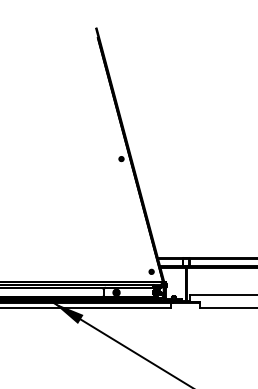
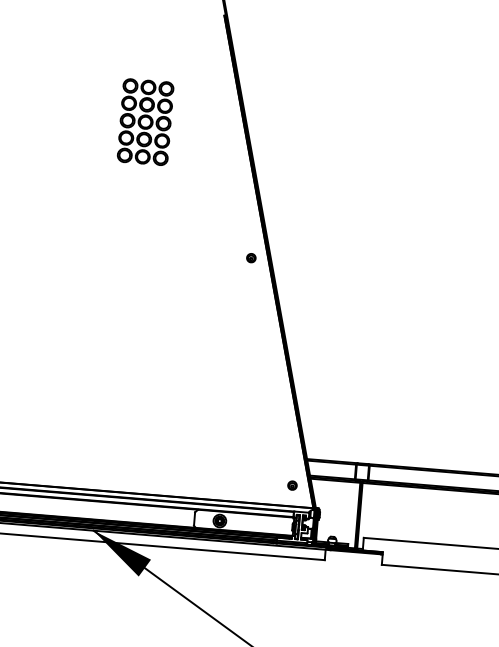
part: (62, 94) -> (145, 121), added

